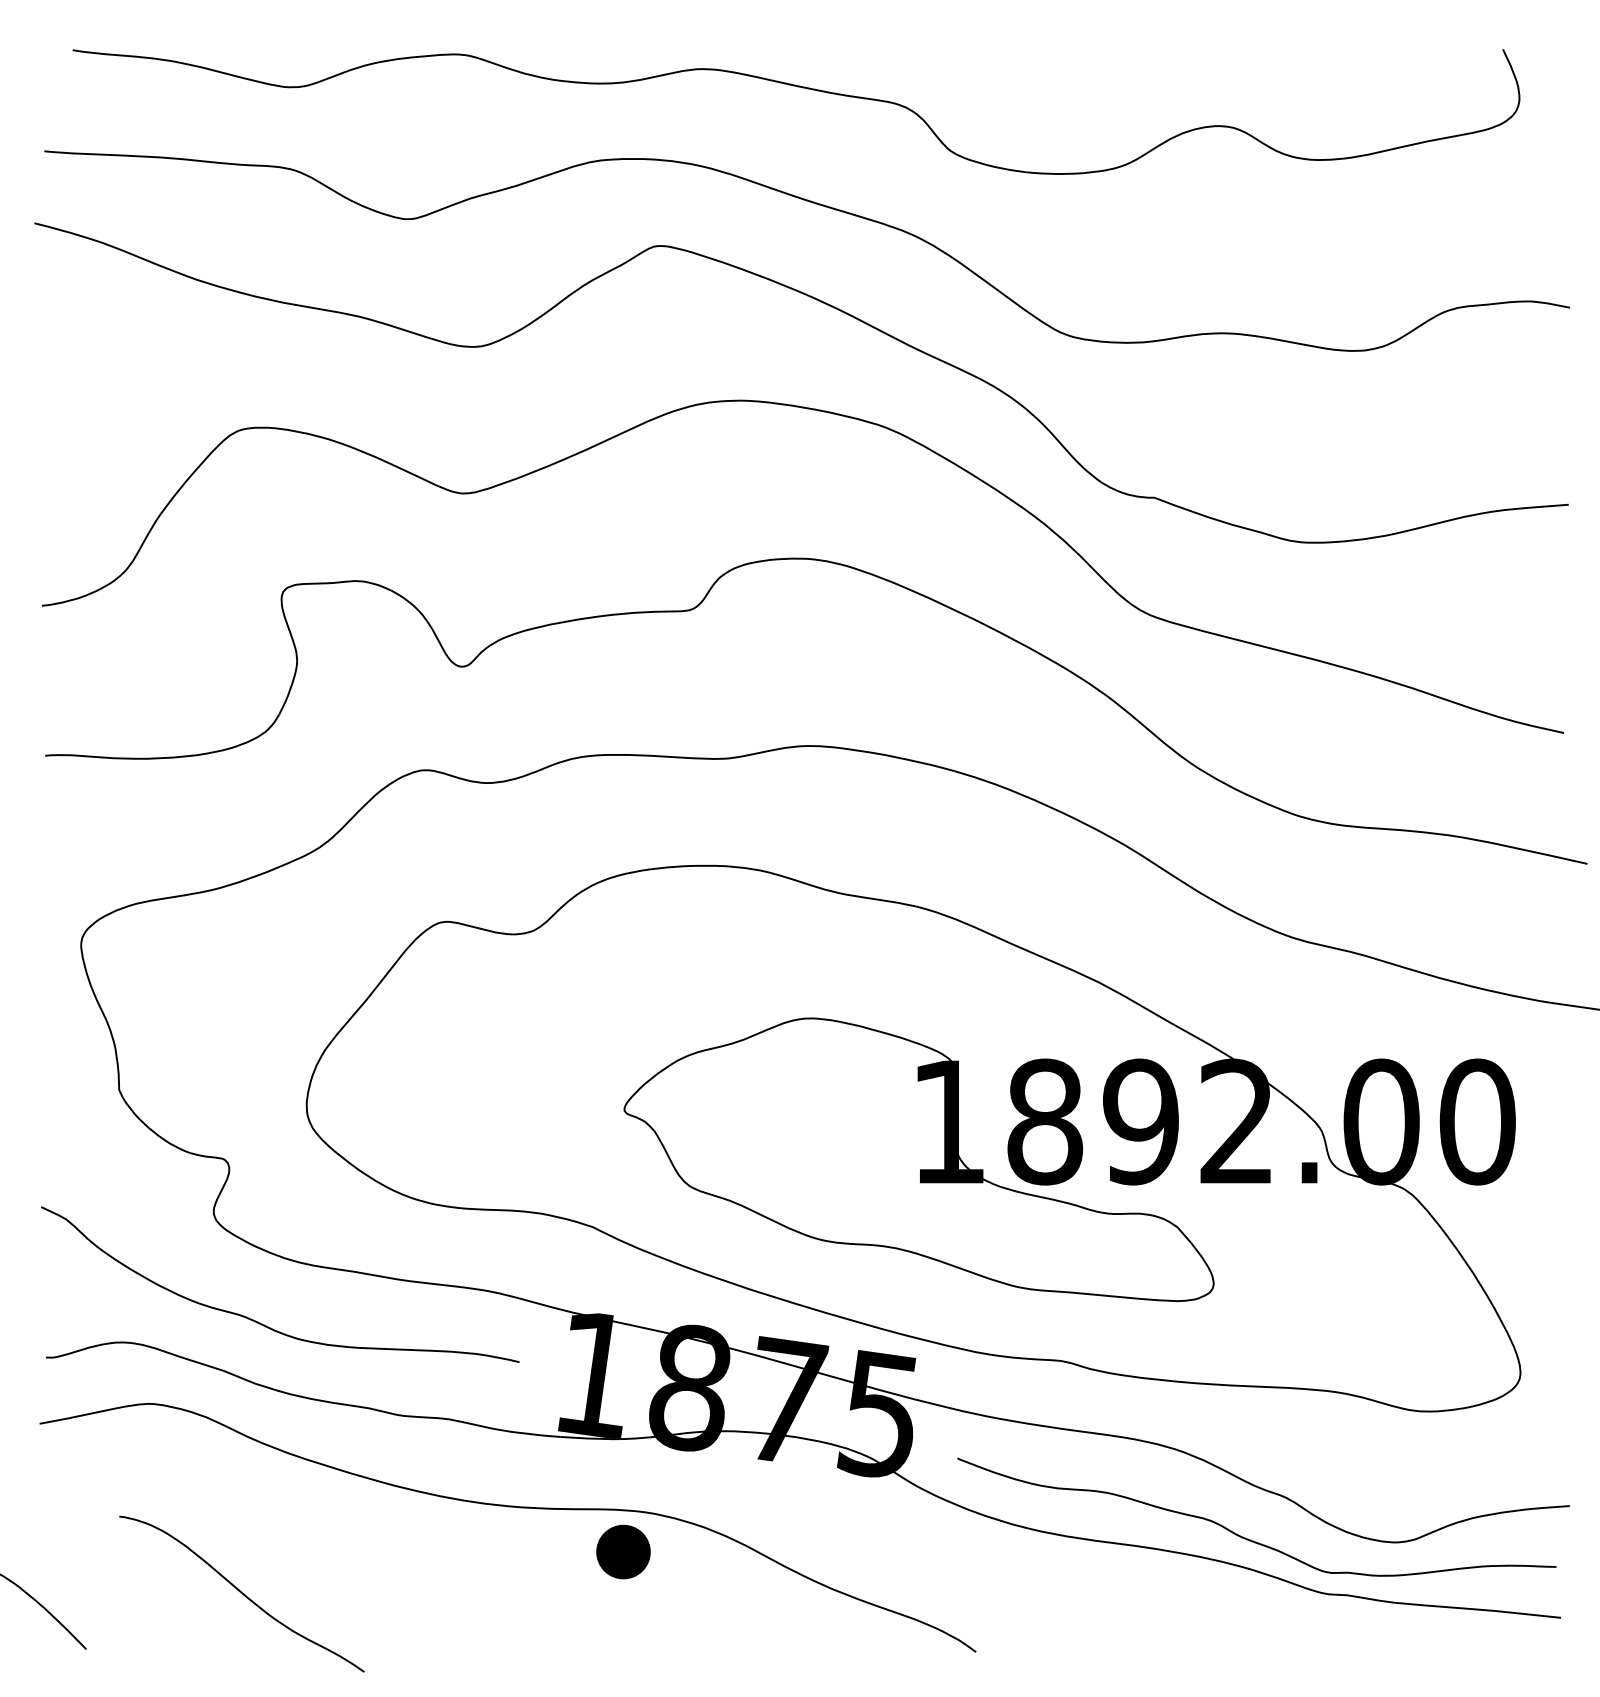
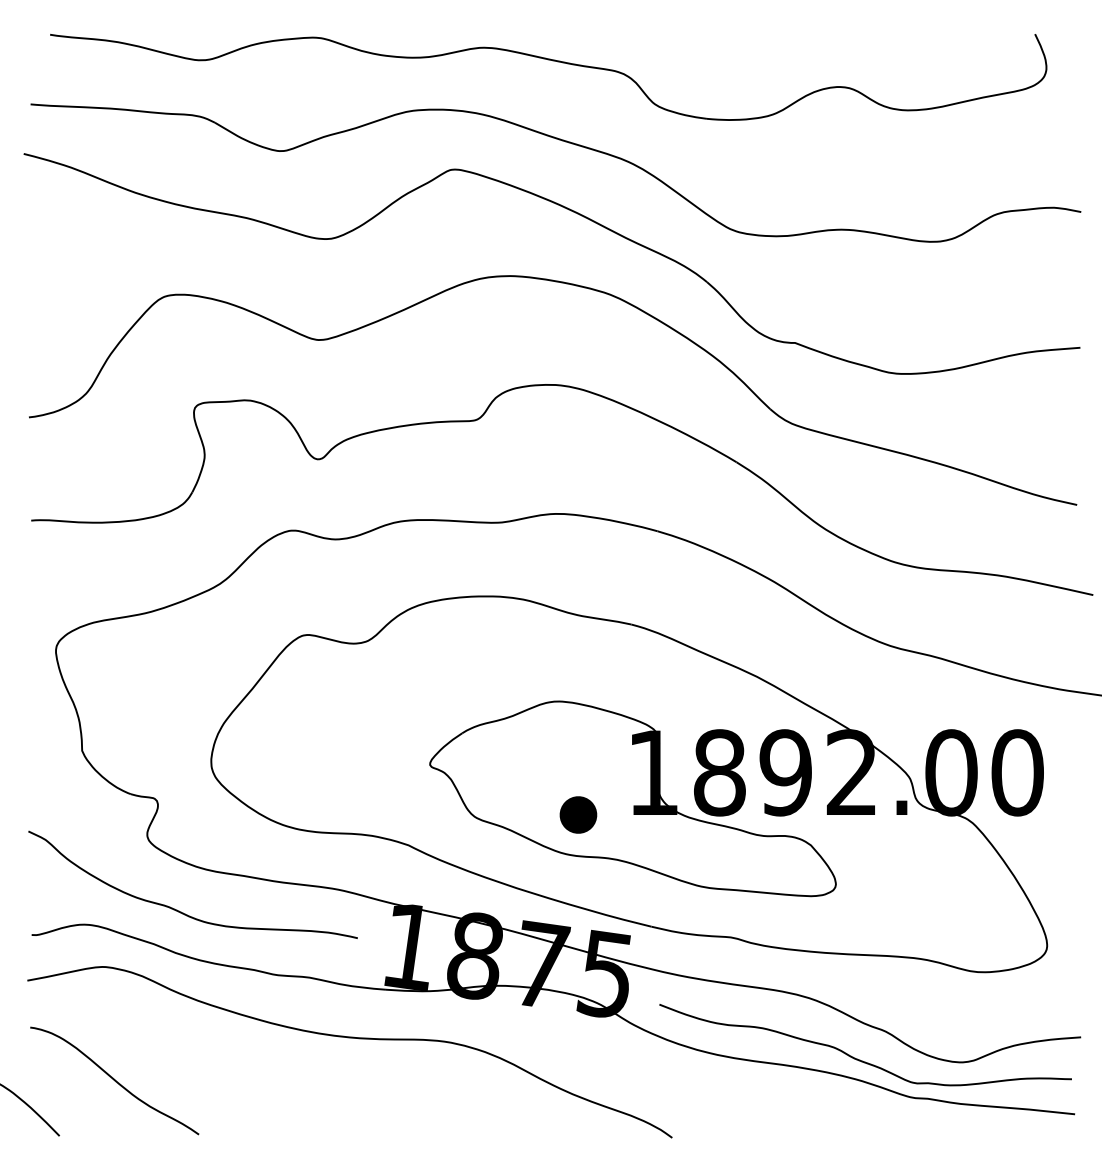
part: (623, 1551) -> (578, 814), moved
curve: (241, 1593) -> (114, 1080), moved

